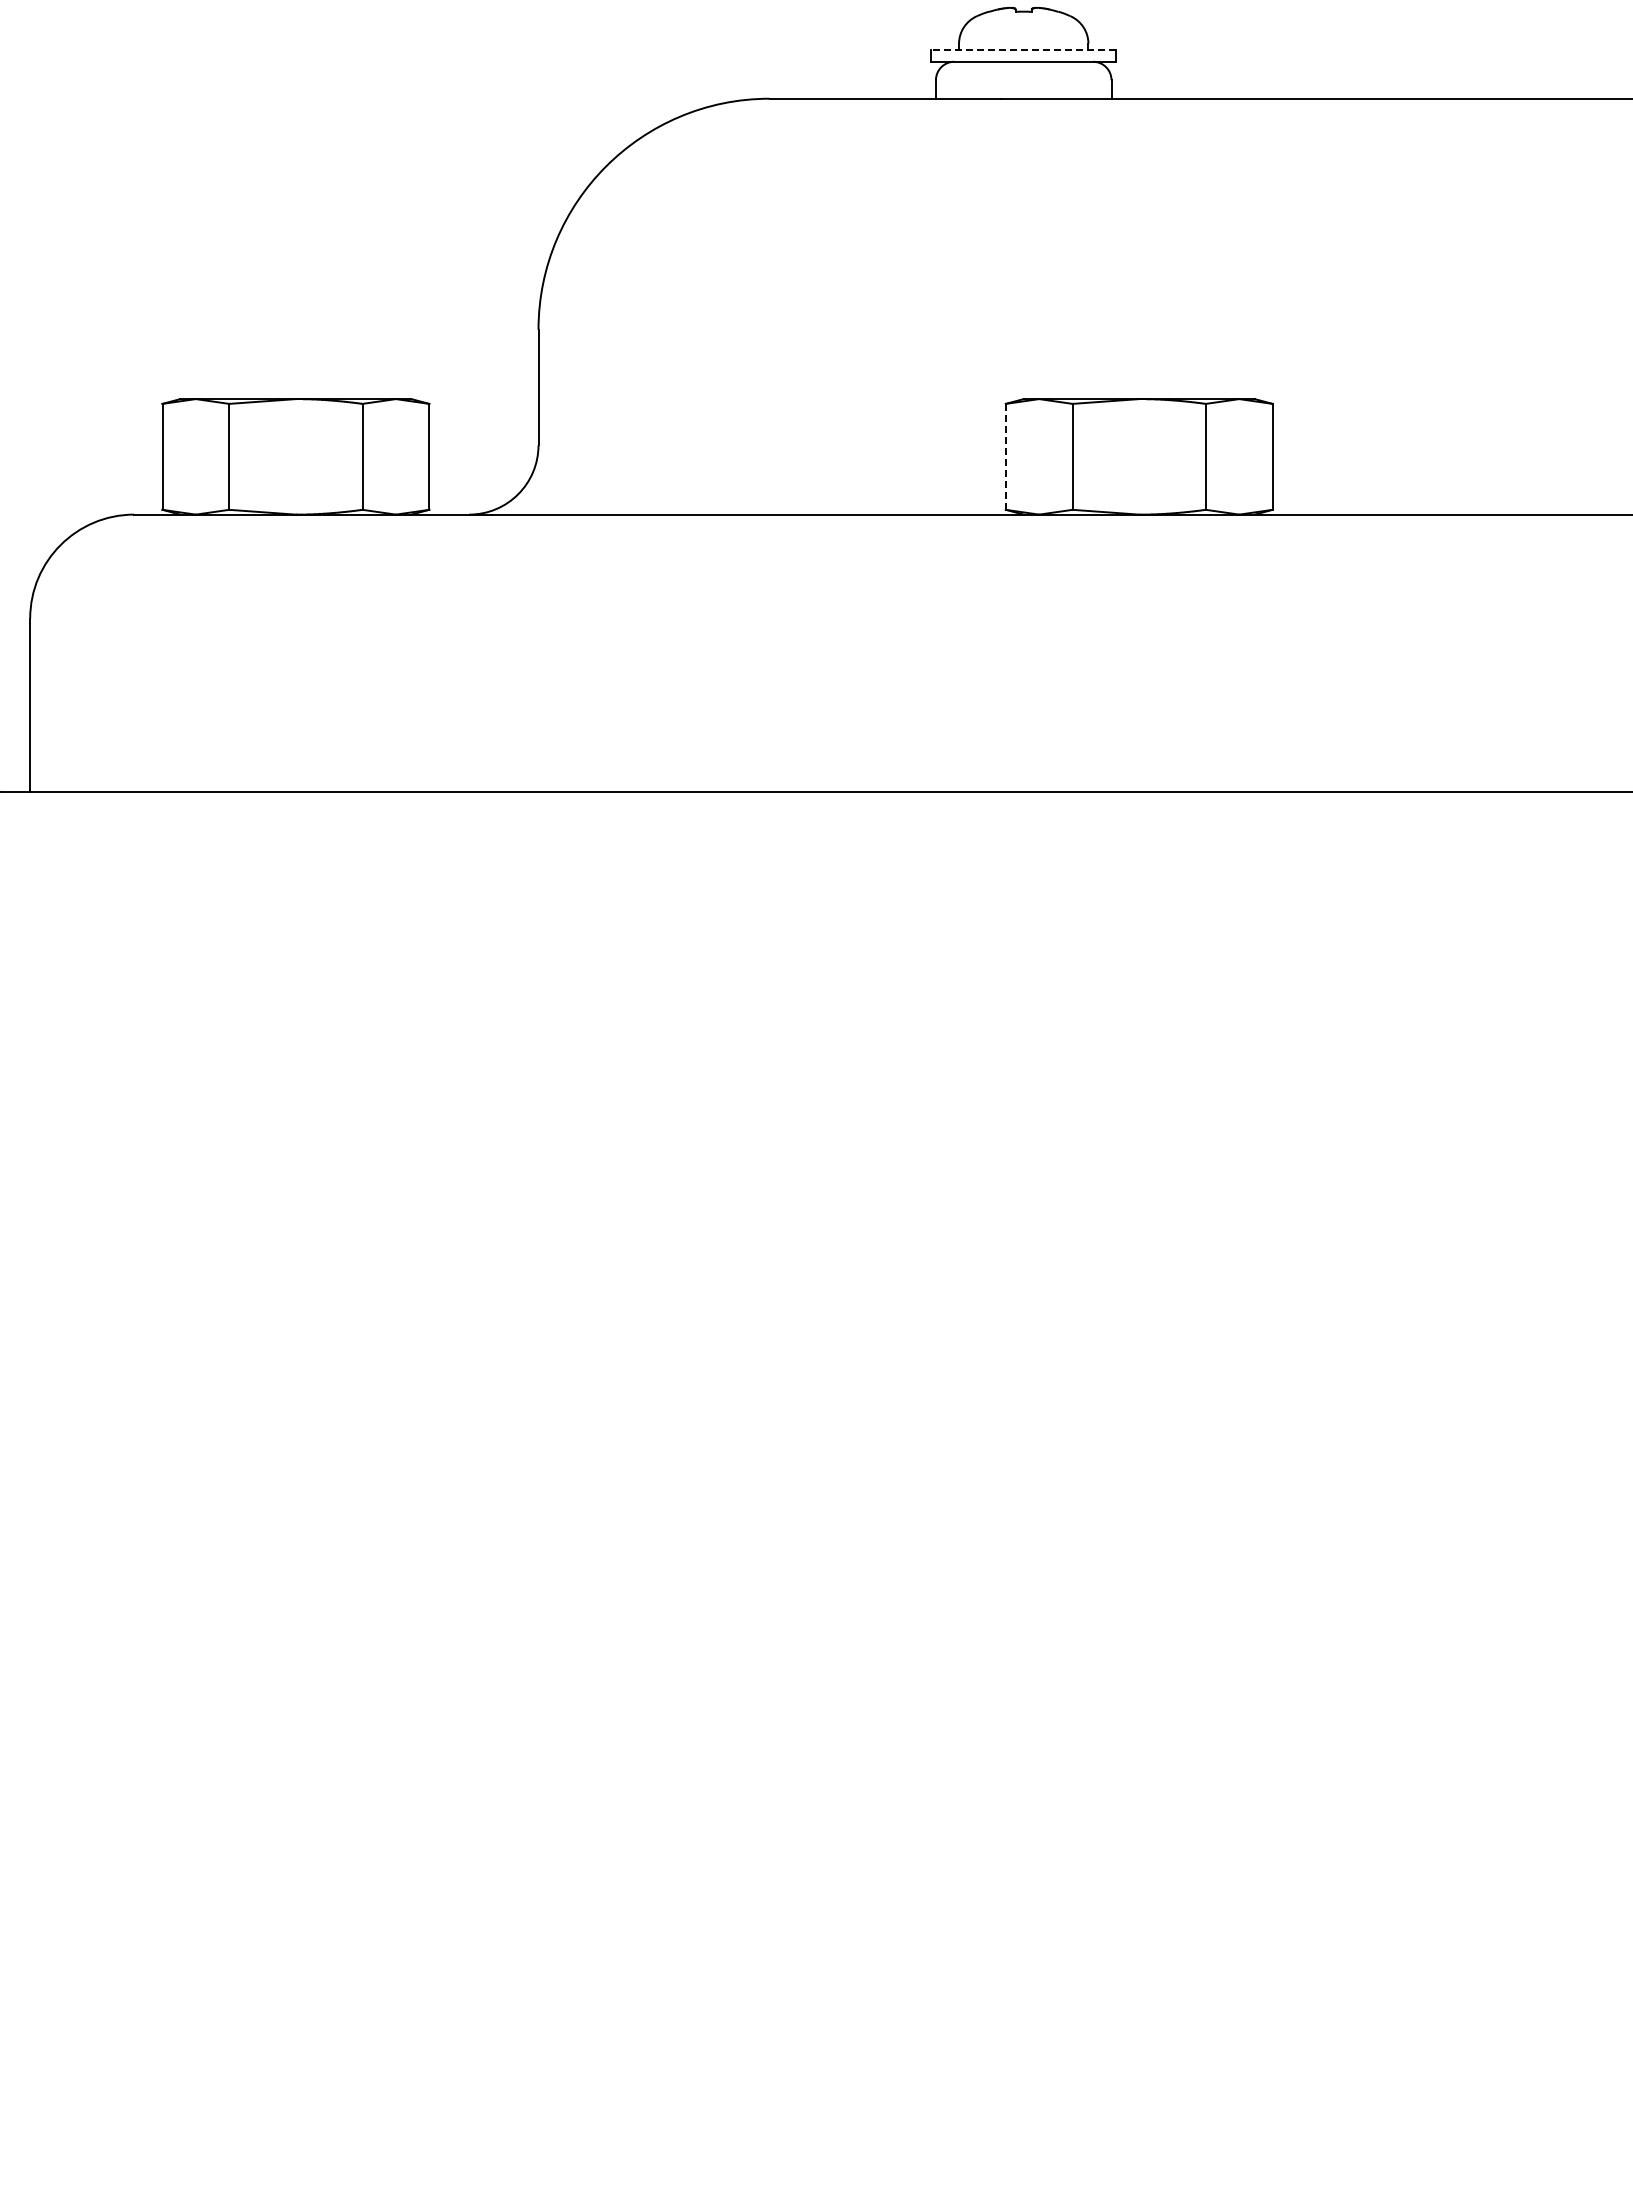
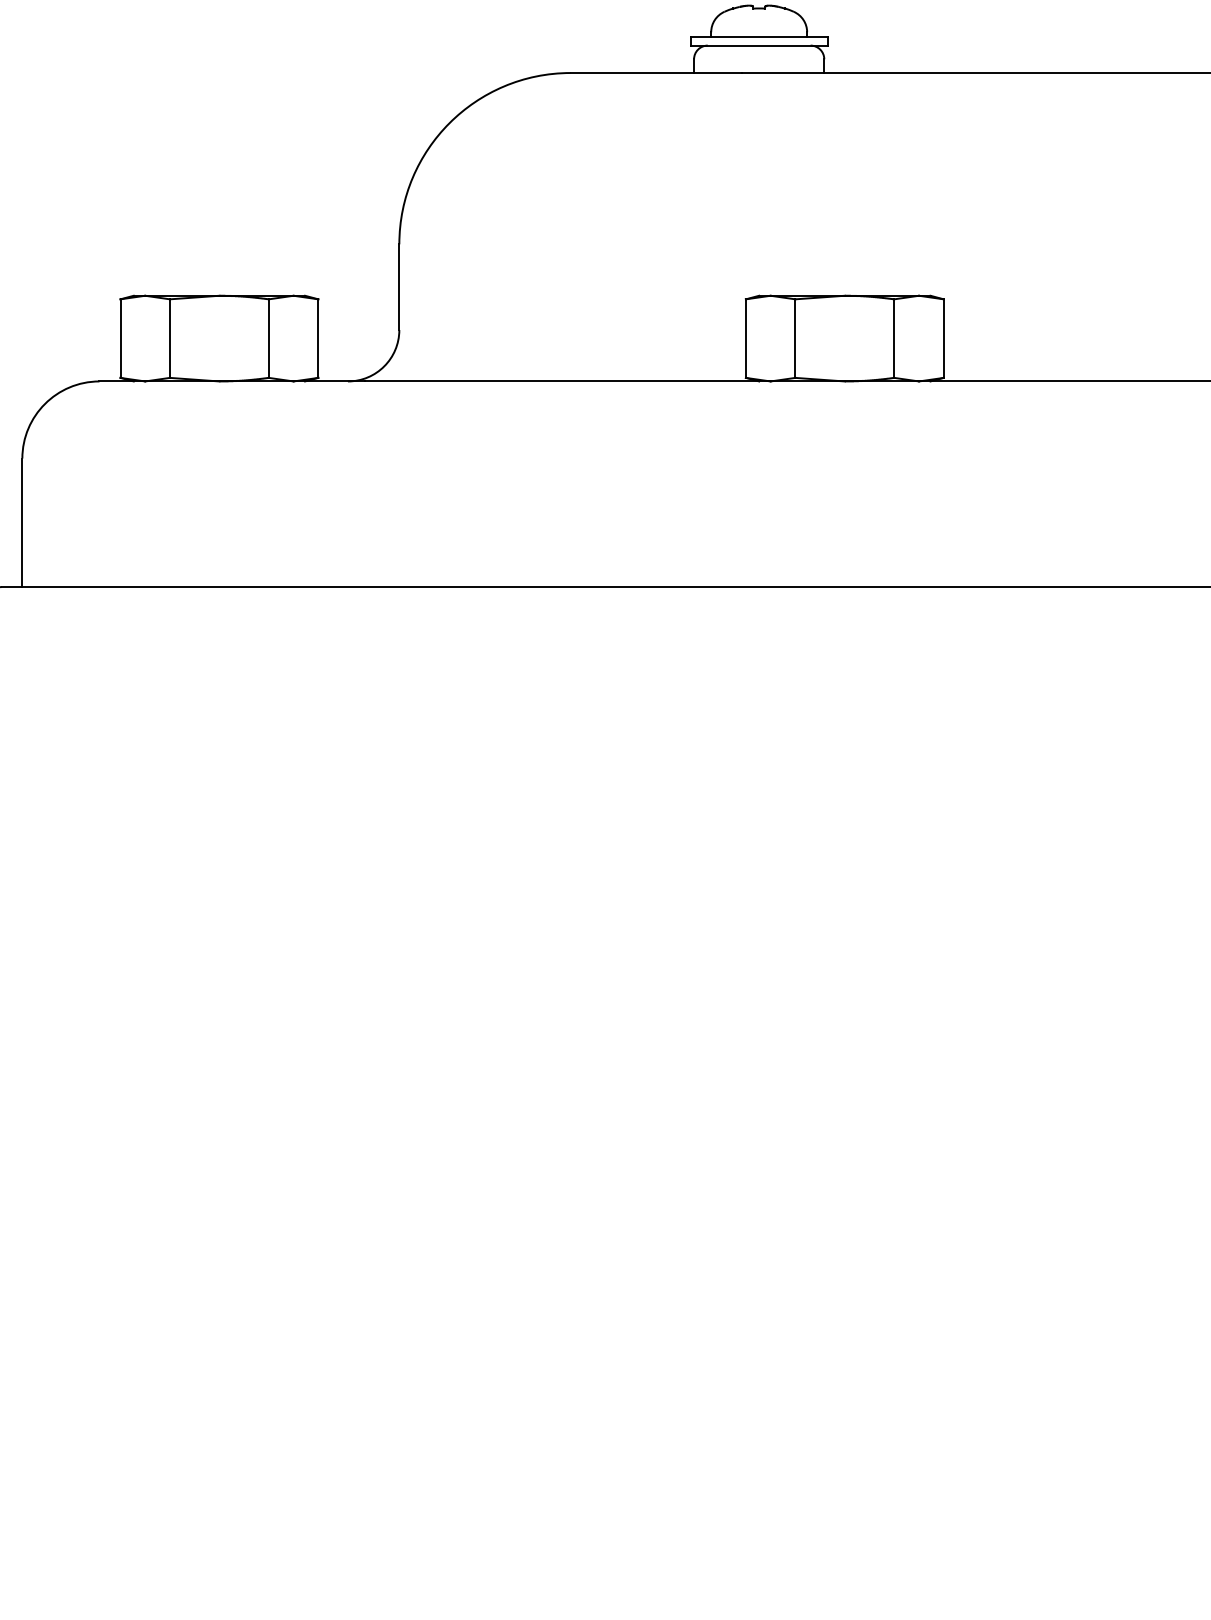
line: (1023, 50) -> (759, 37), dashed -> solid
line: (1005, 456) -> (745, 338), dashed -> solid

